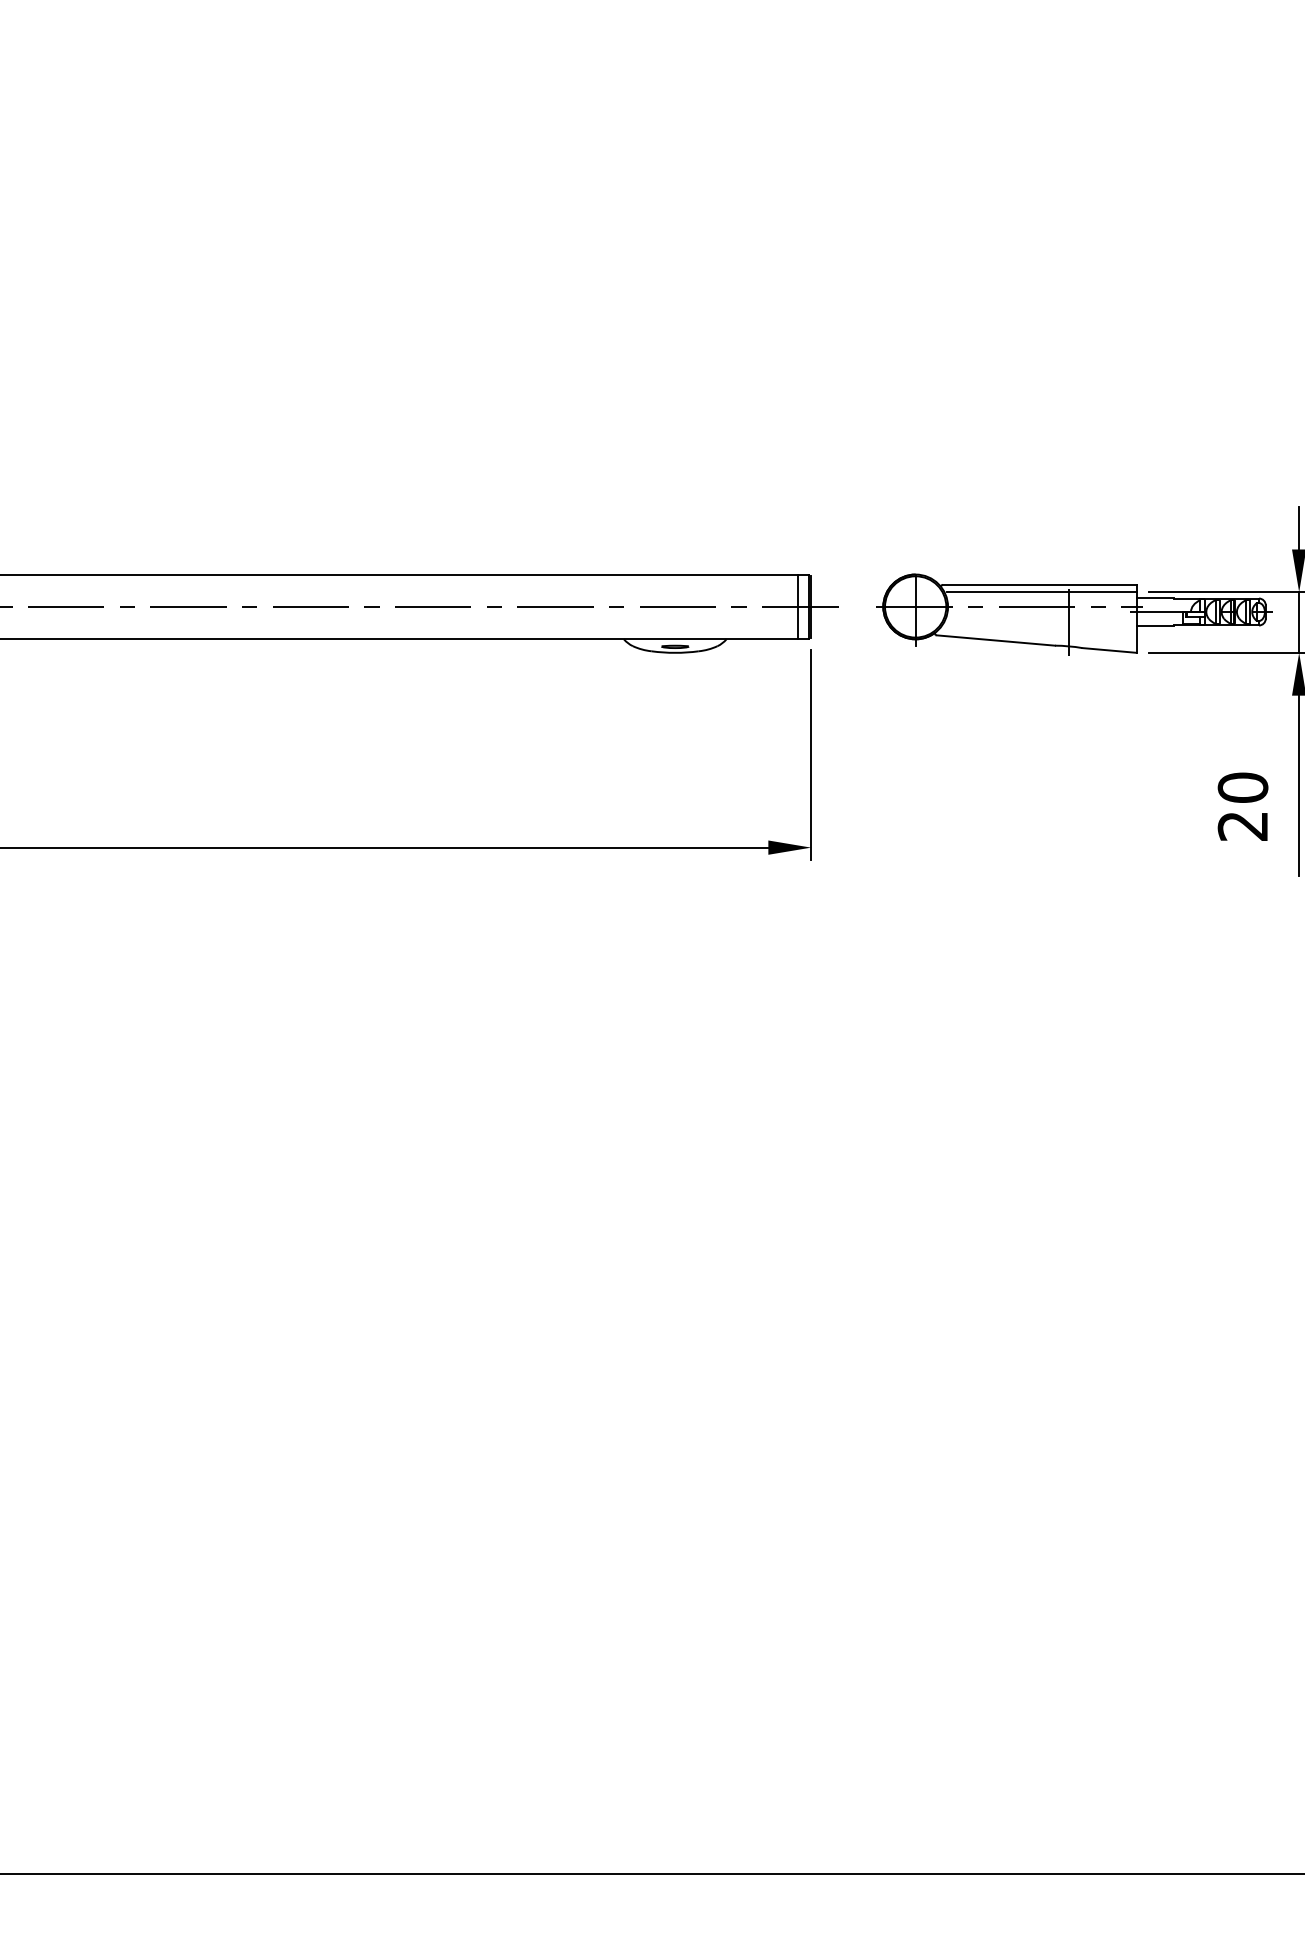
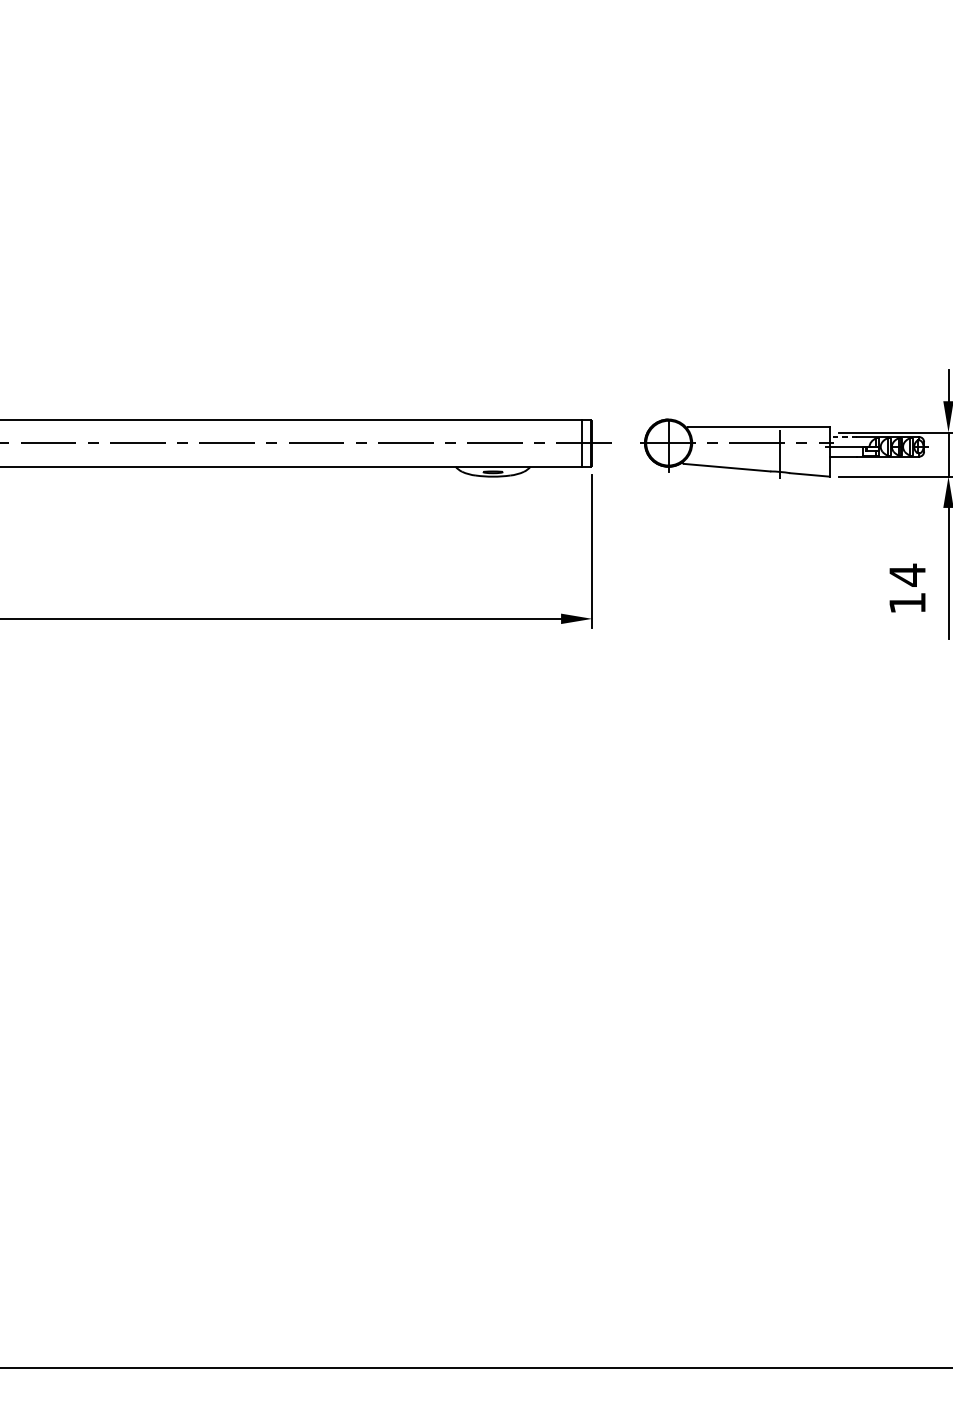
line: (1041, 592) -> (760, 432), removed
line: (1155, 598) -> (843, 437), solid -> dashed
text: (1242, 806) -> (907, 588), 20 -> 14

